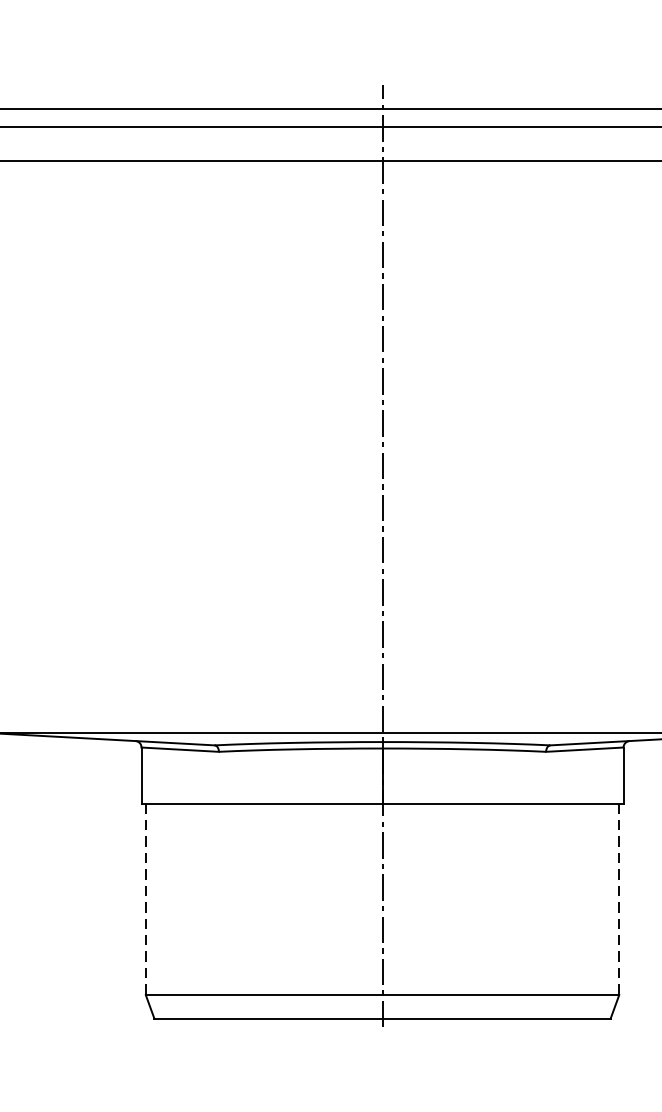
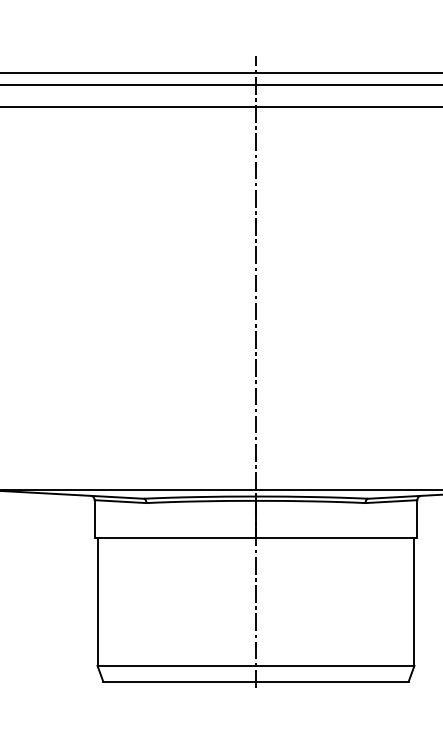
line: (145, 900) -> (97, 602), dashed -> solid
line: (619, 900) -> (414, 602), dashed -> solid

